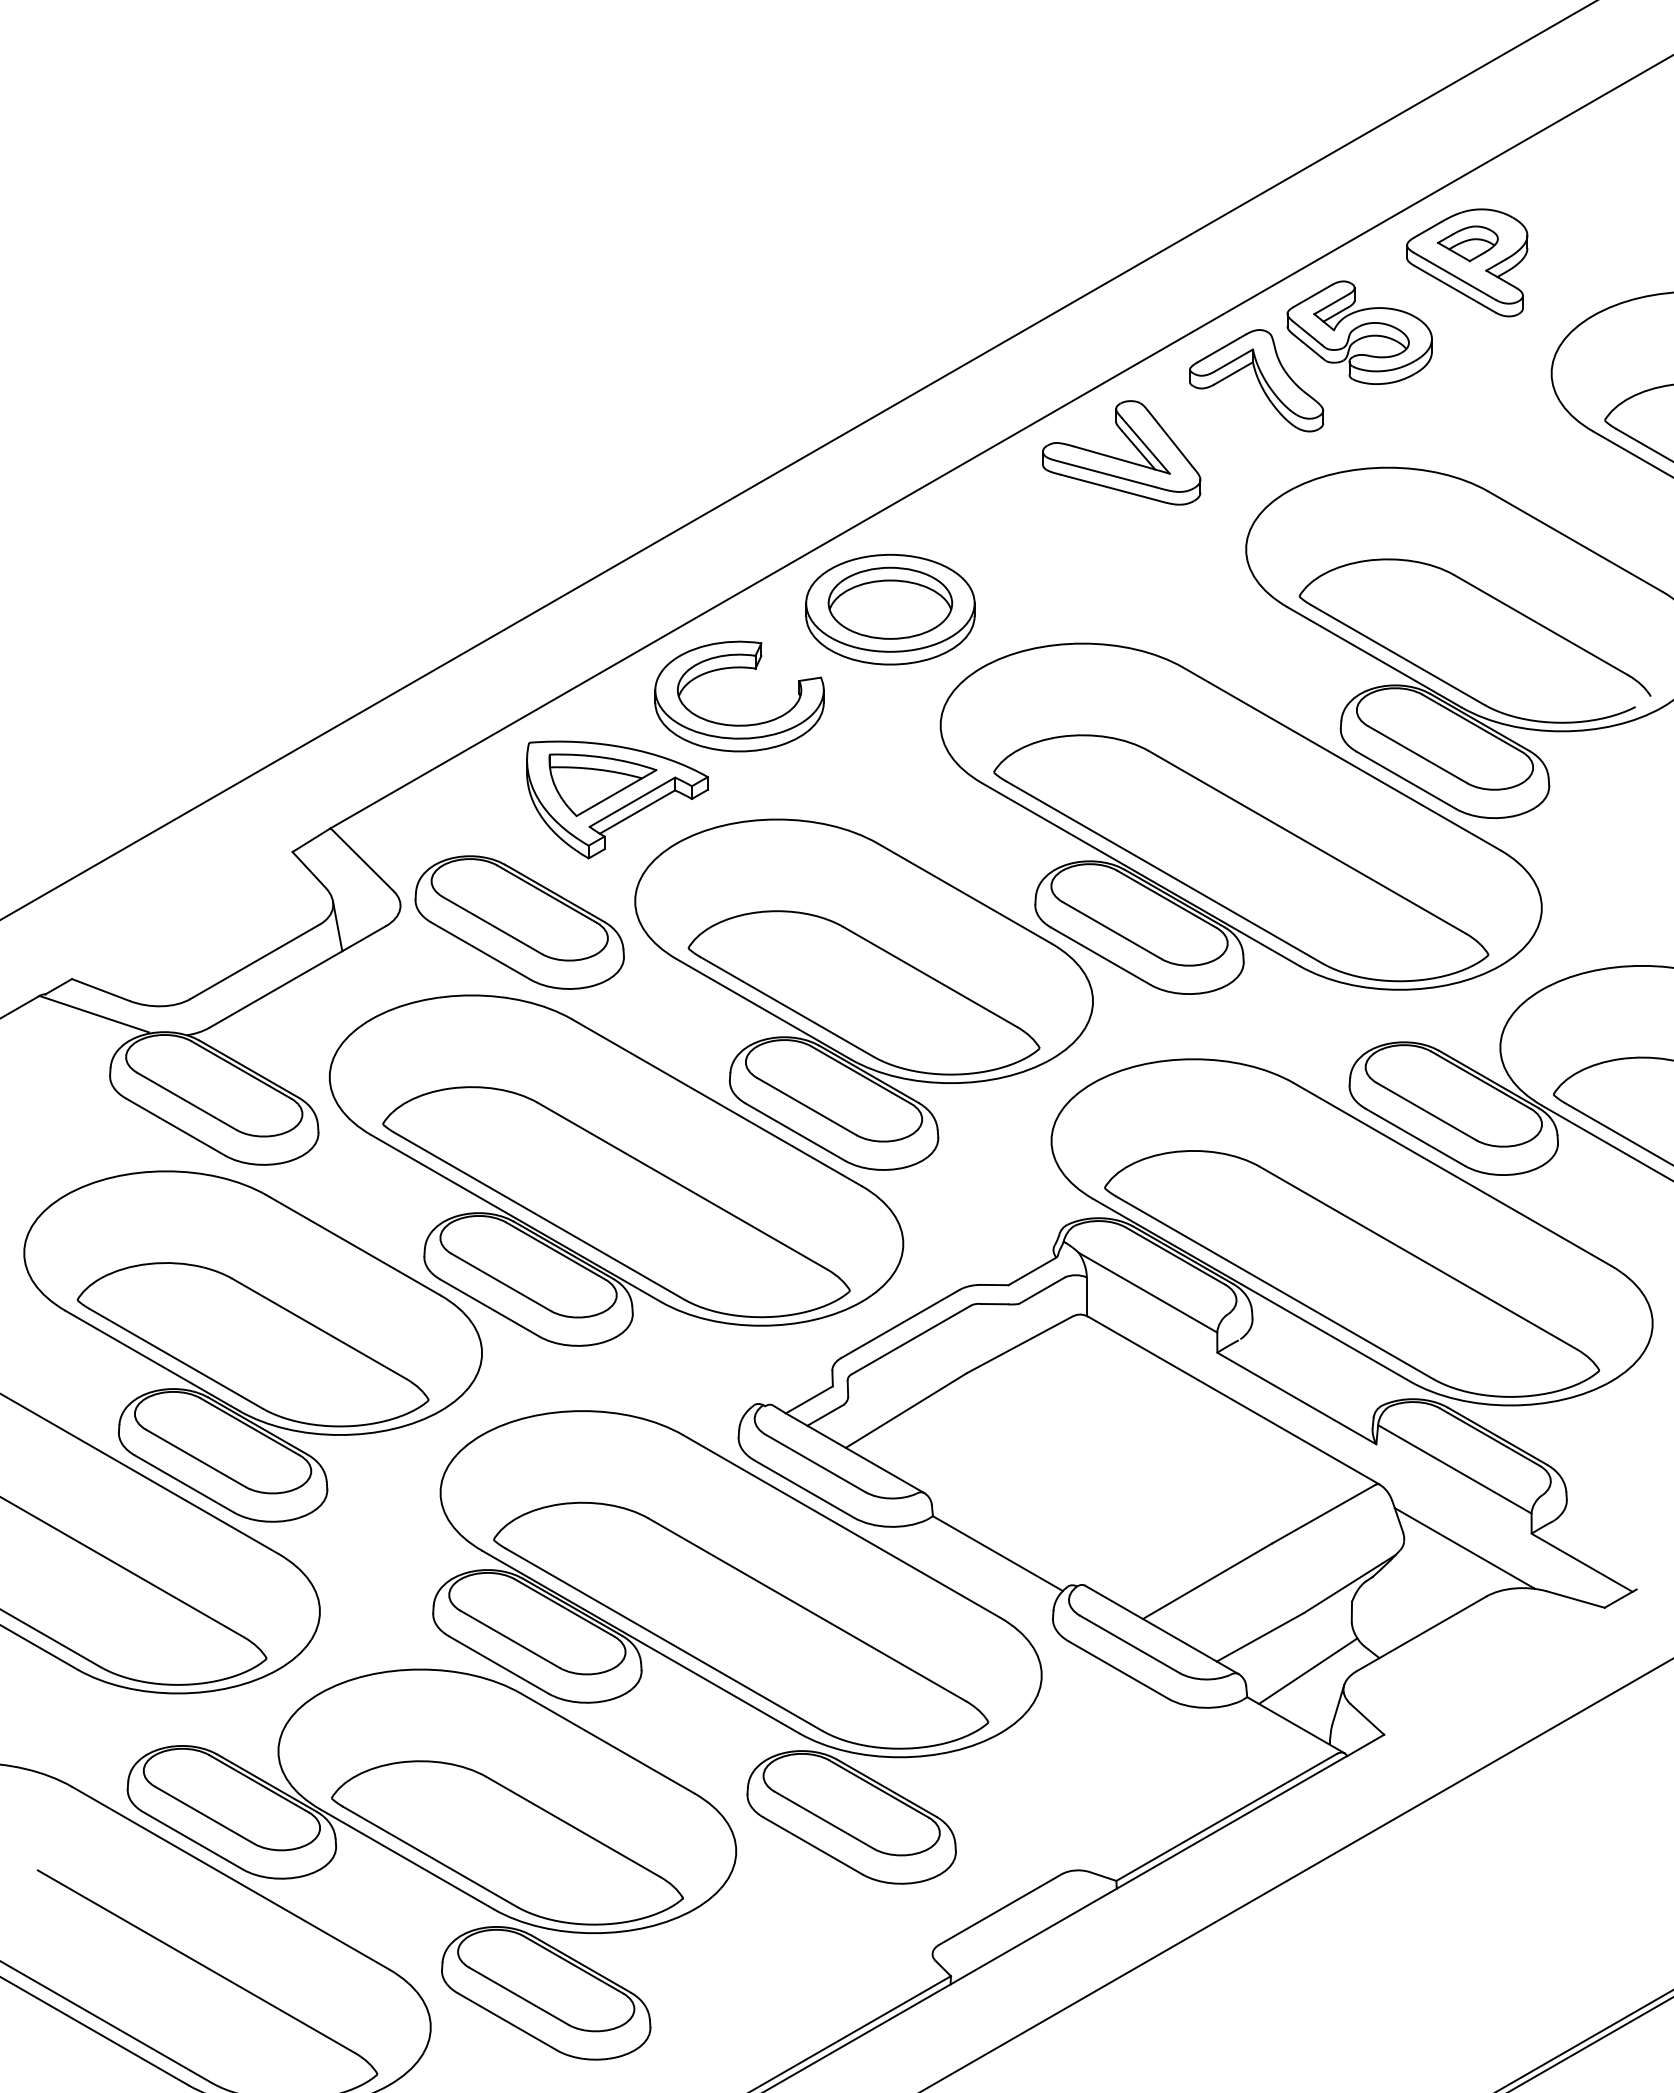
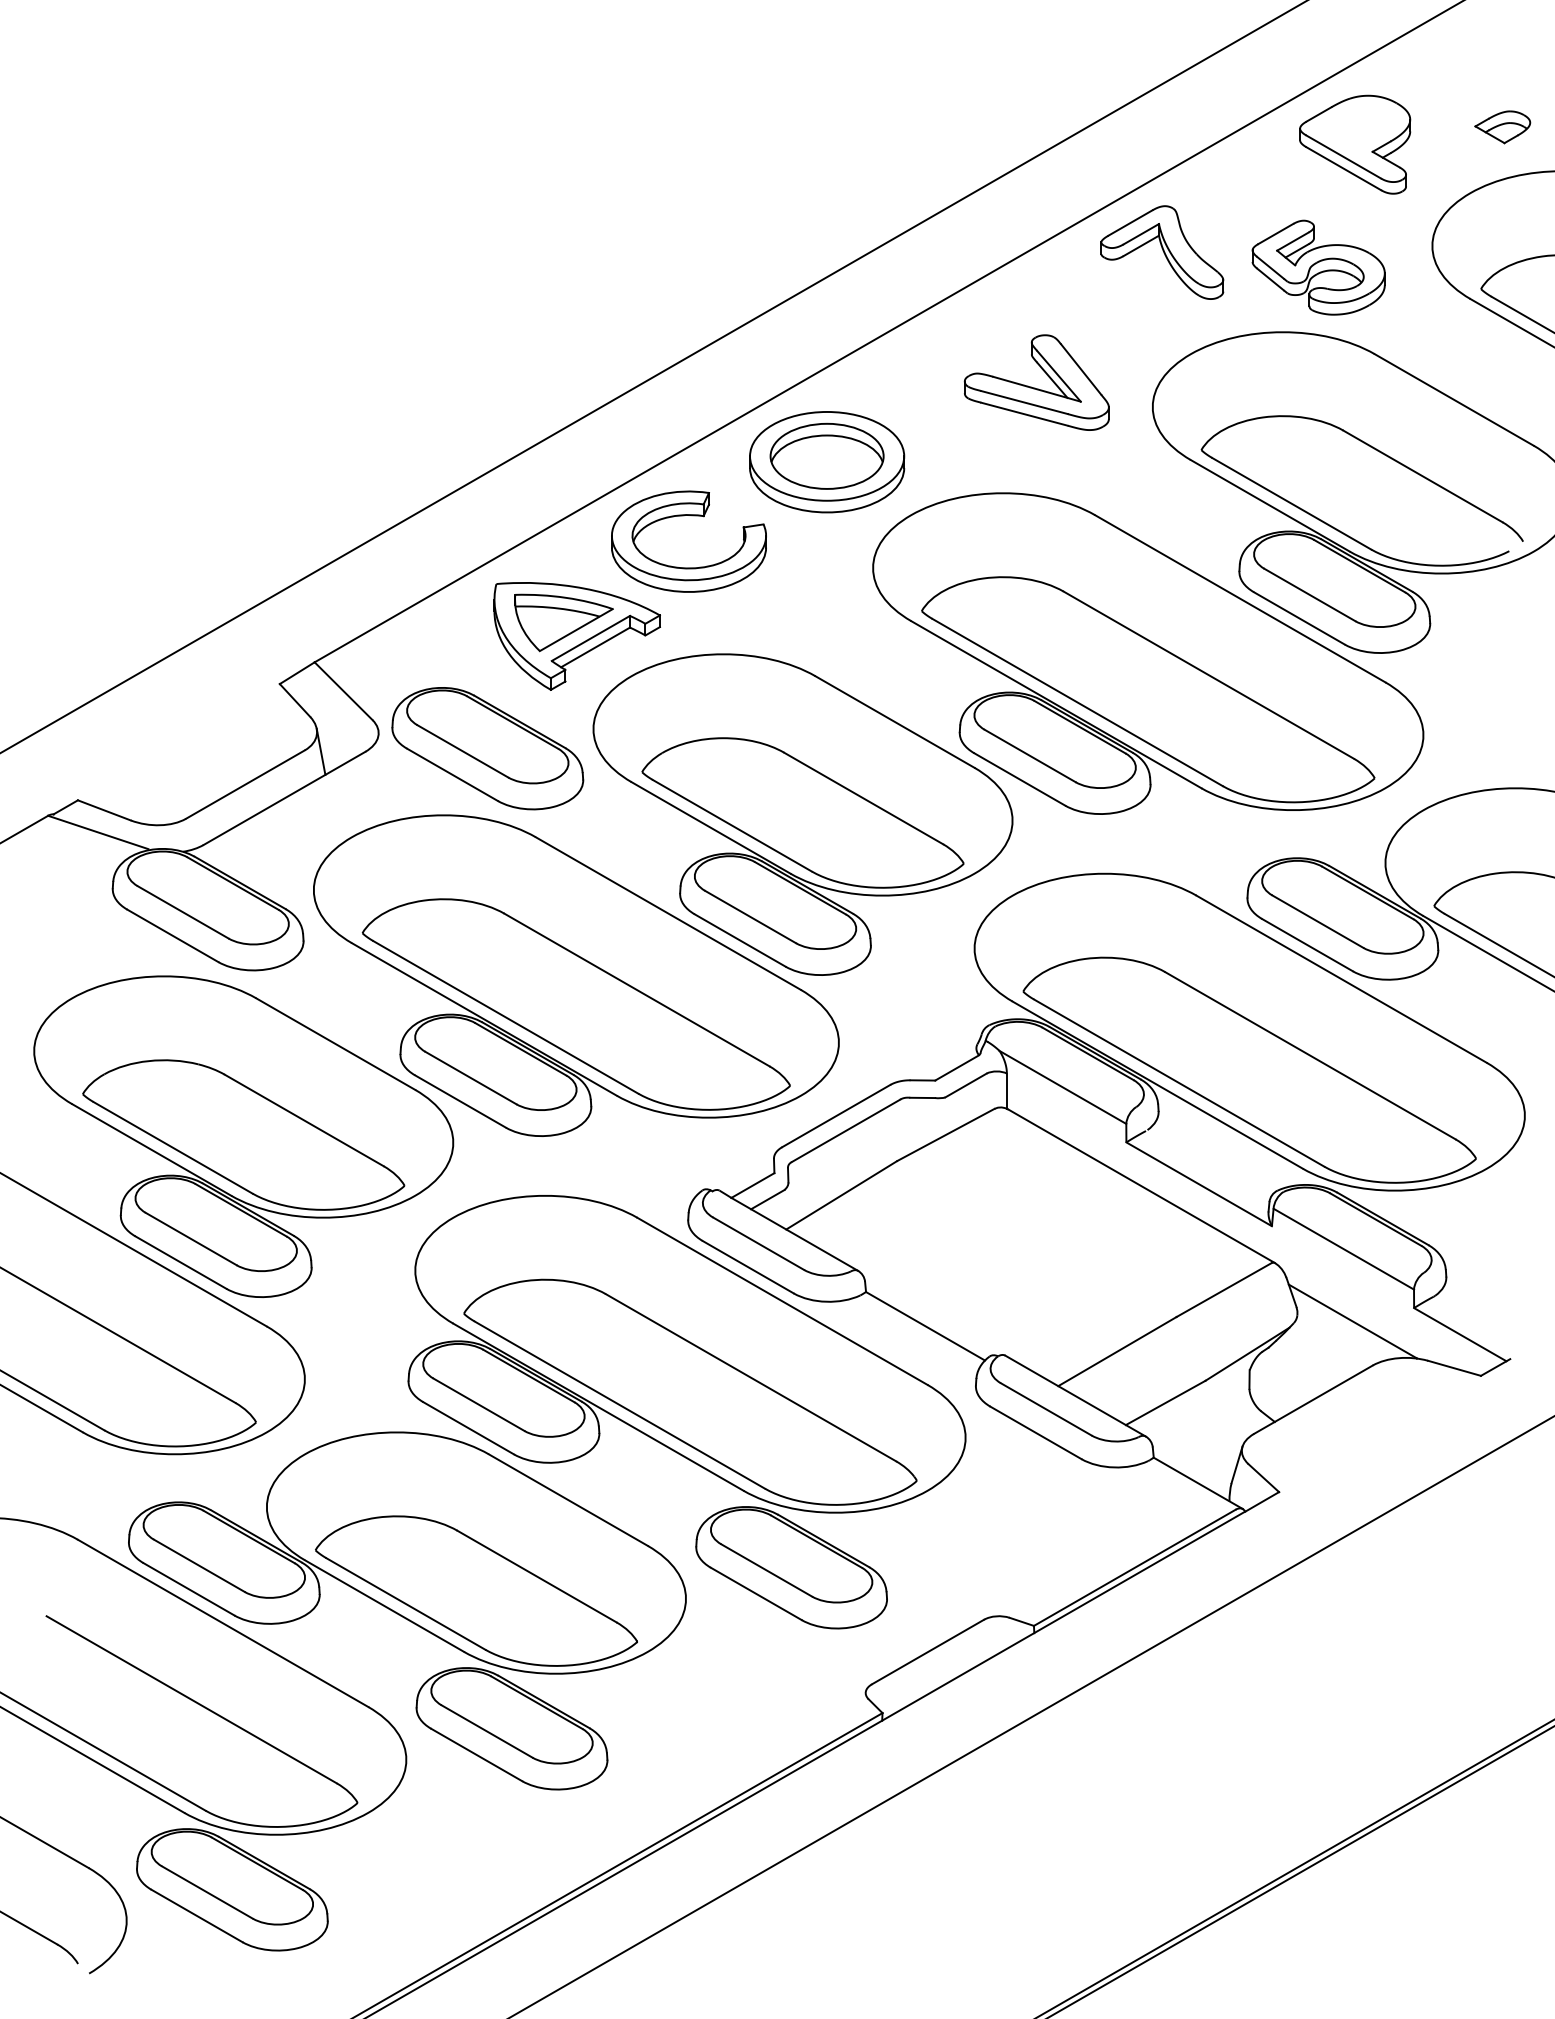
part: (1467, 244) -> (1502, 127), moved
part: (1359, 332) -> (1318, 267), moved
part: (1121, 452) -> (1036, 382), moved
line: (1308, 1670) -> (1209, 1433), removed

